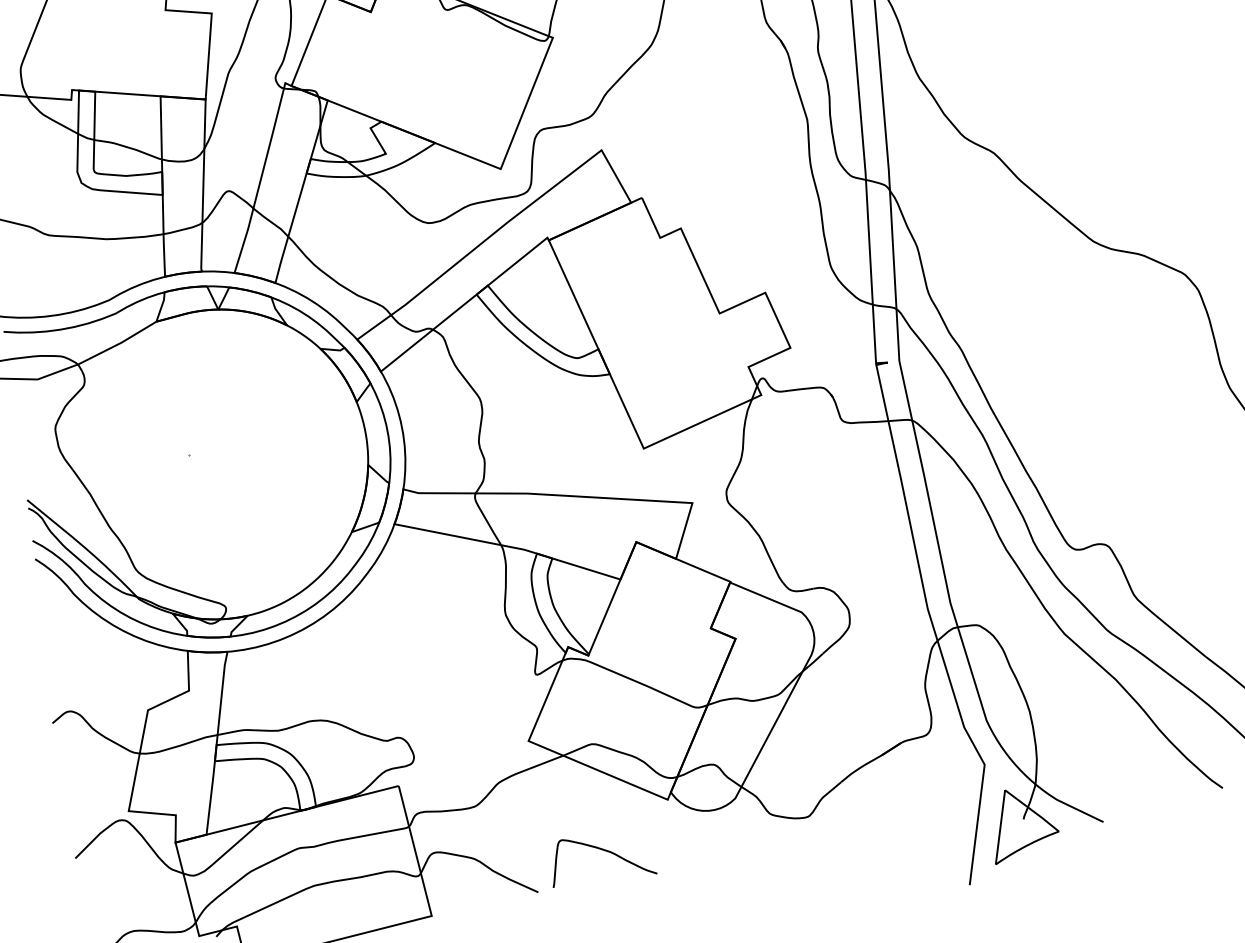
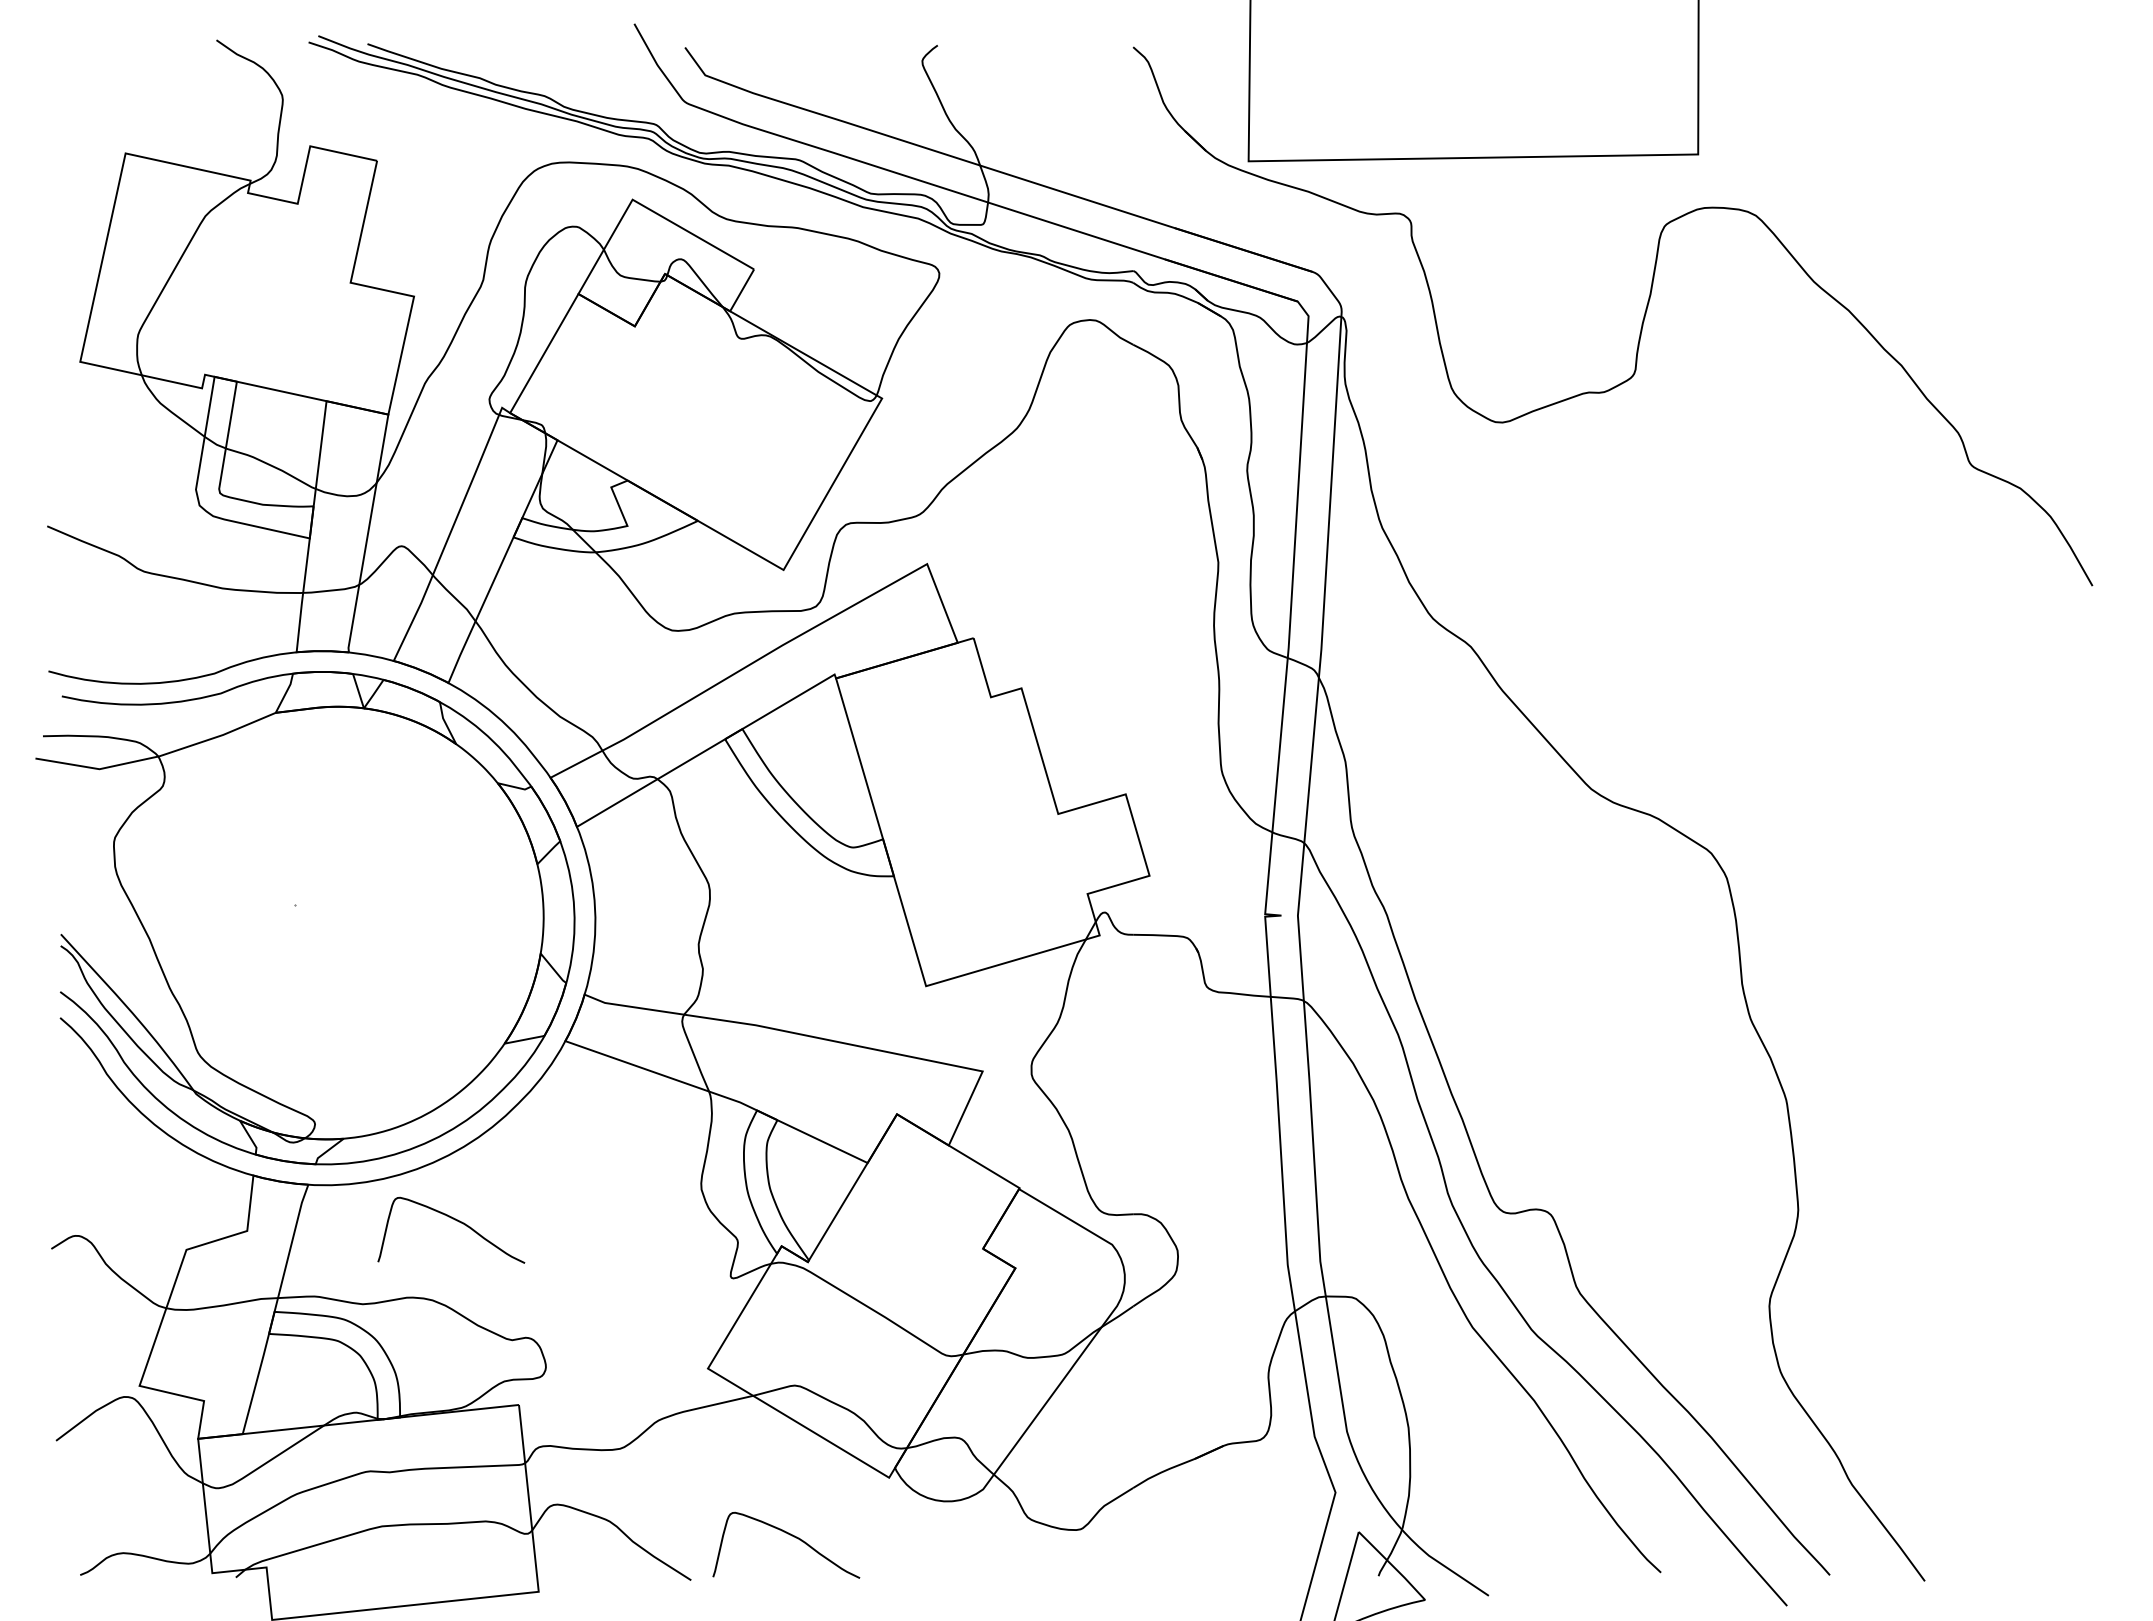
curve: (334, 662) -> (454, 1220), added

